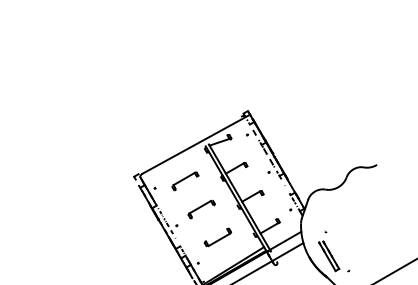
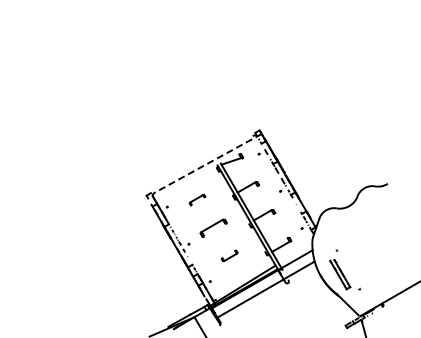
line: (196, 144) -> (208, 163), solid -> dashed
part: (185, 180) -> (197, 199), size x0.6
part: (217, 237) -> (229, 255), size x0.6

